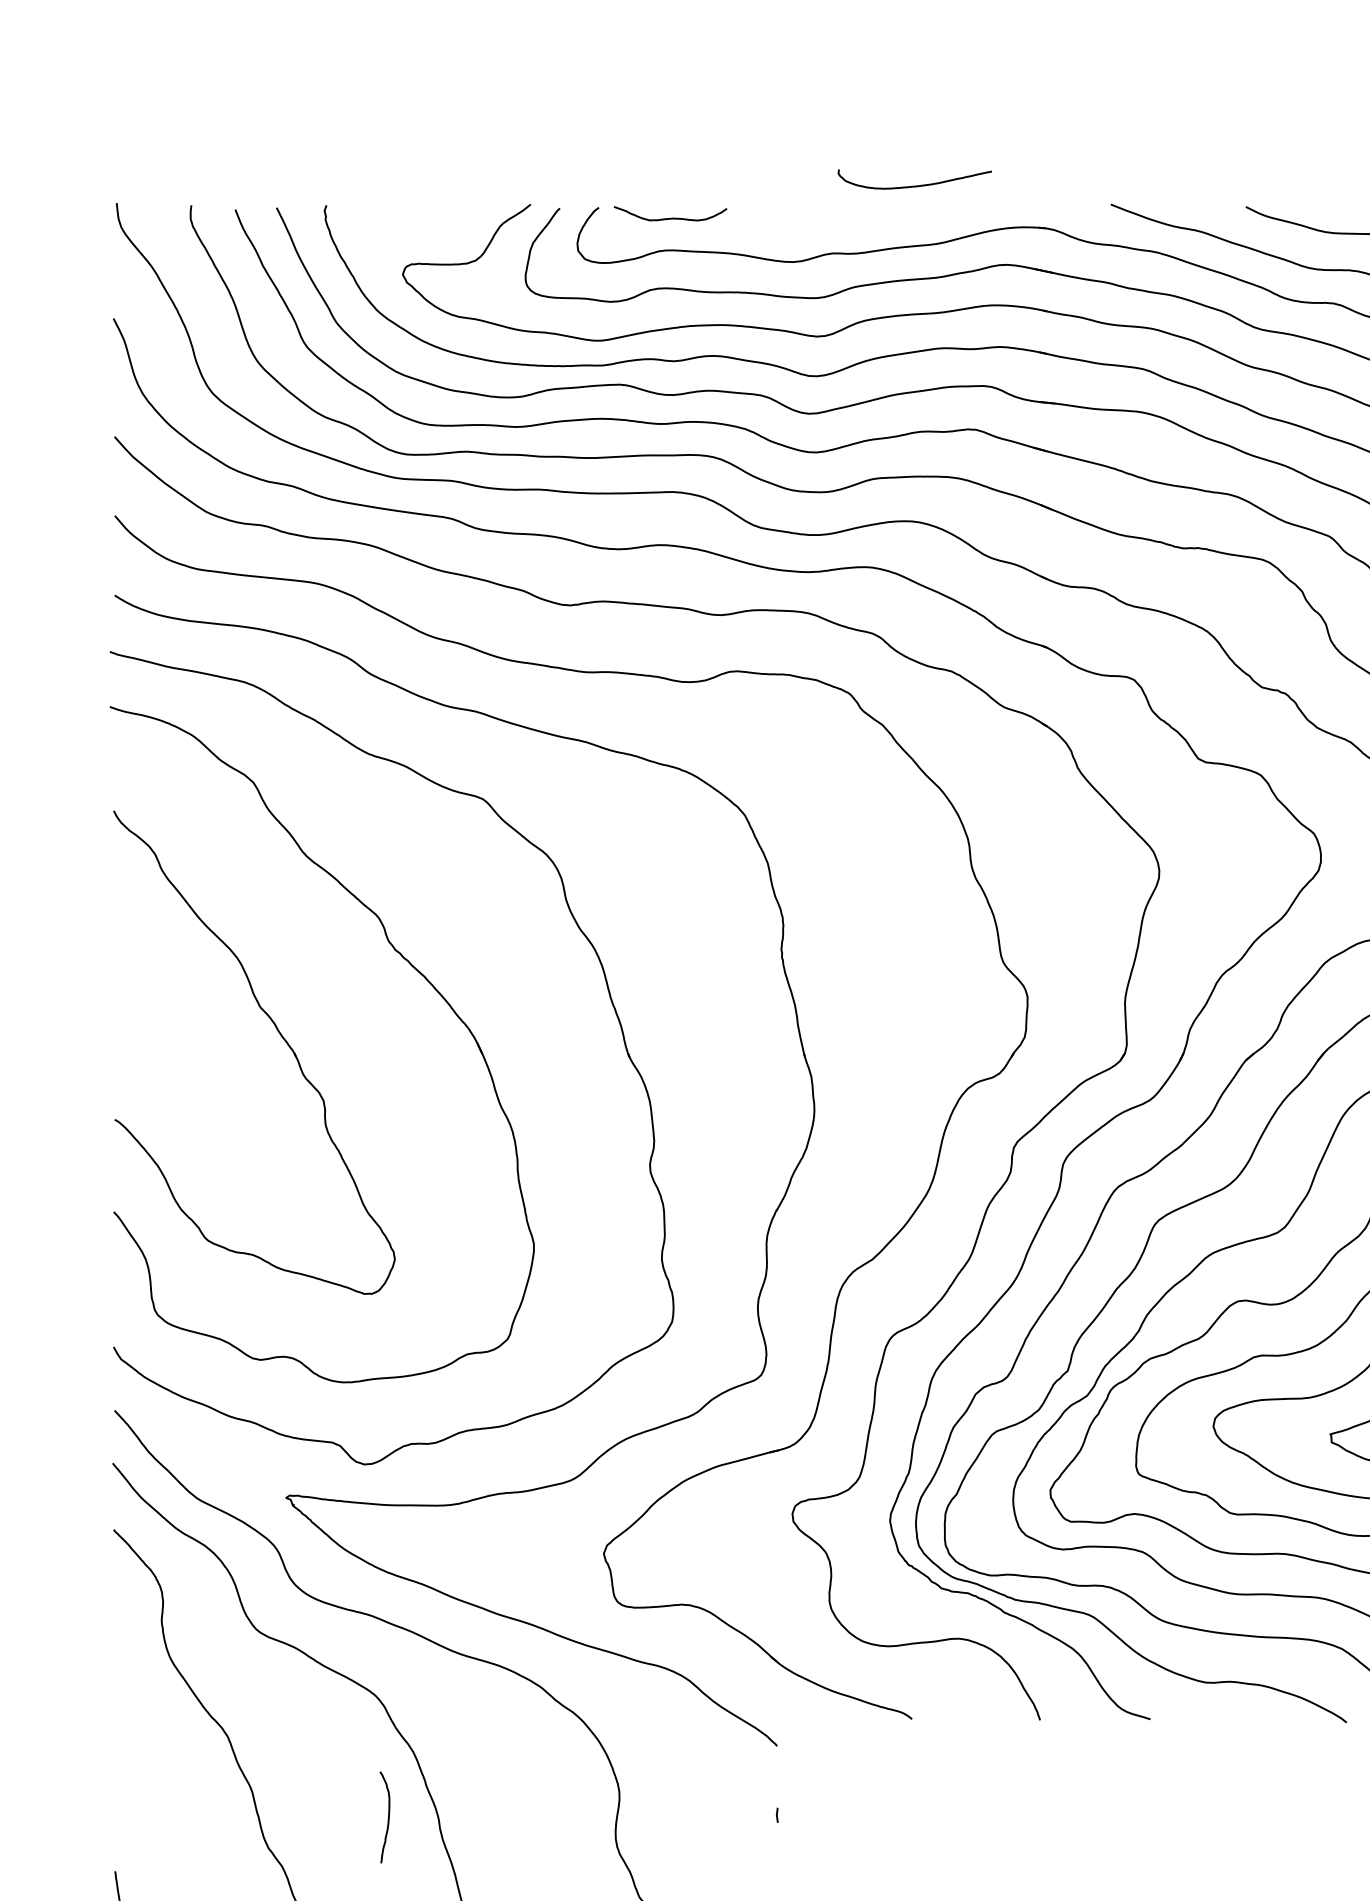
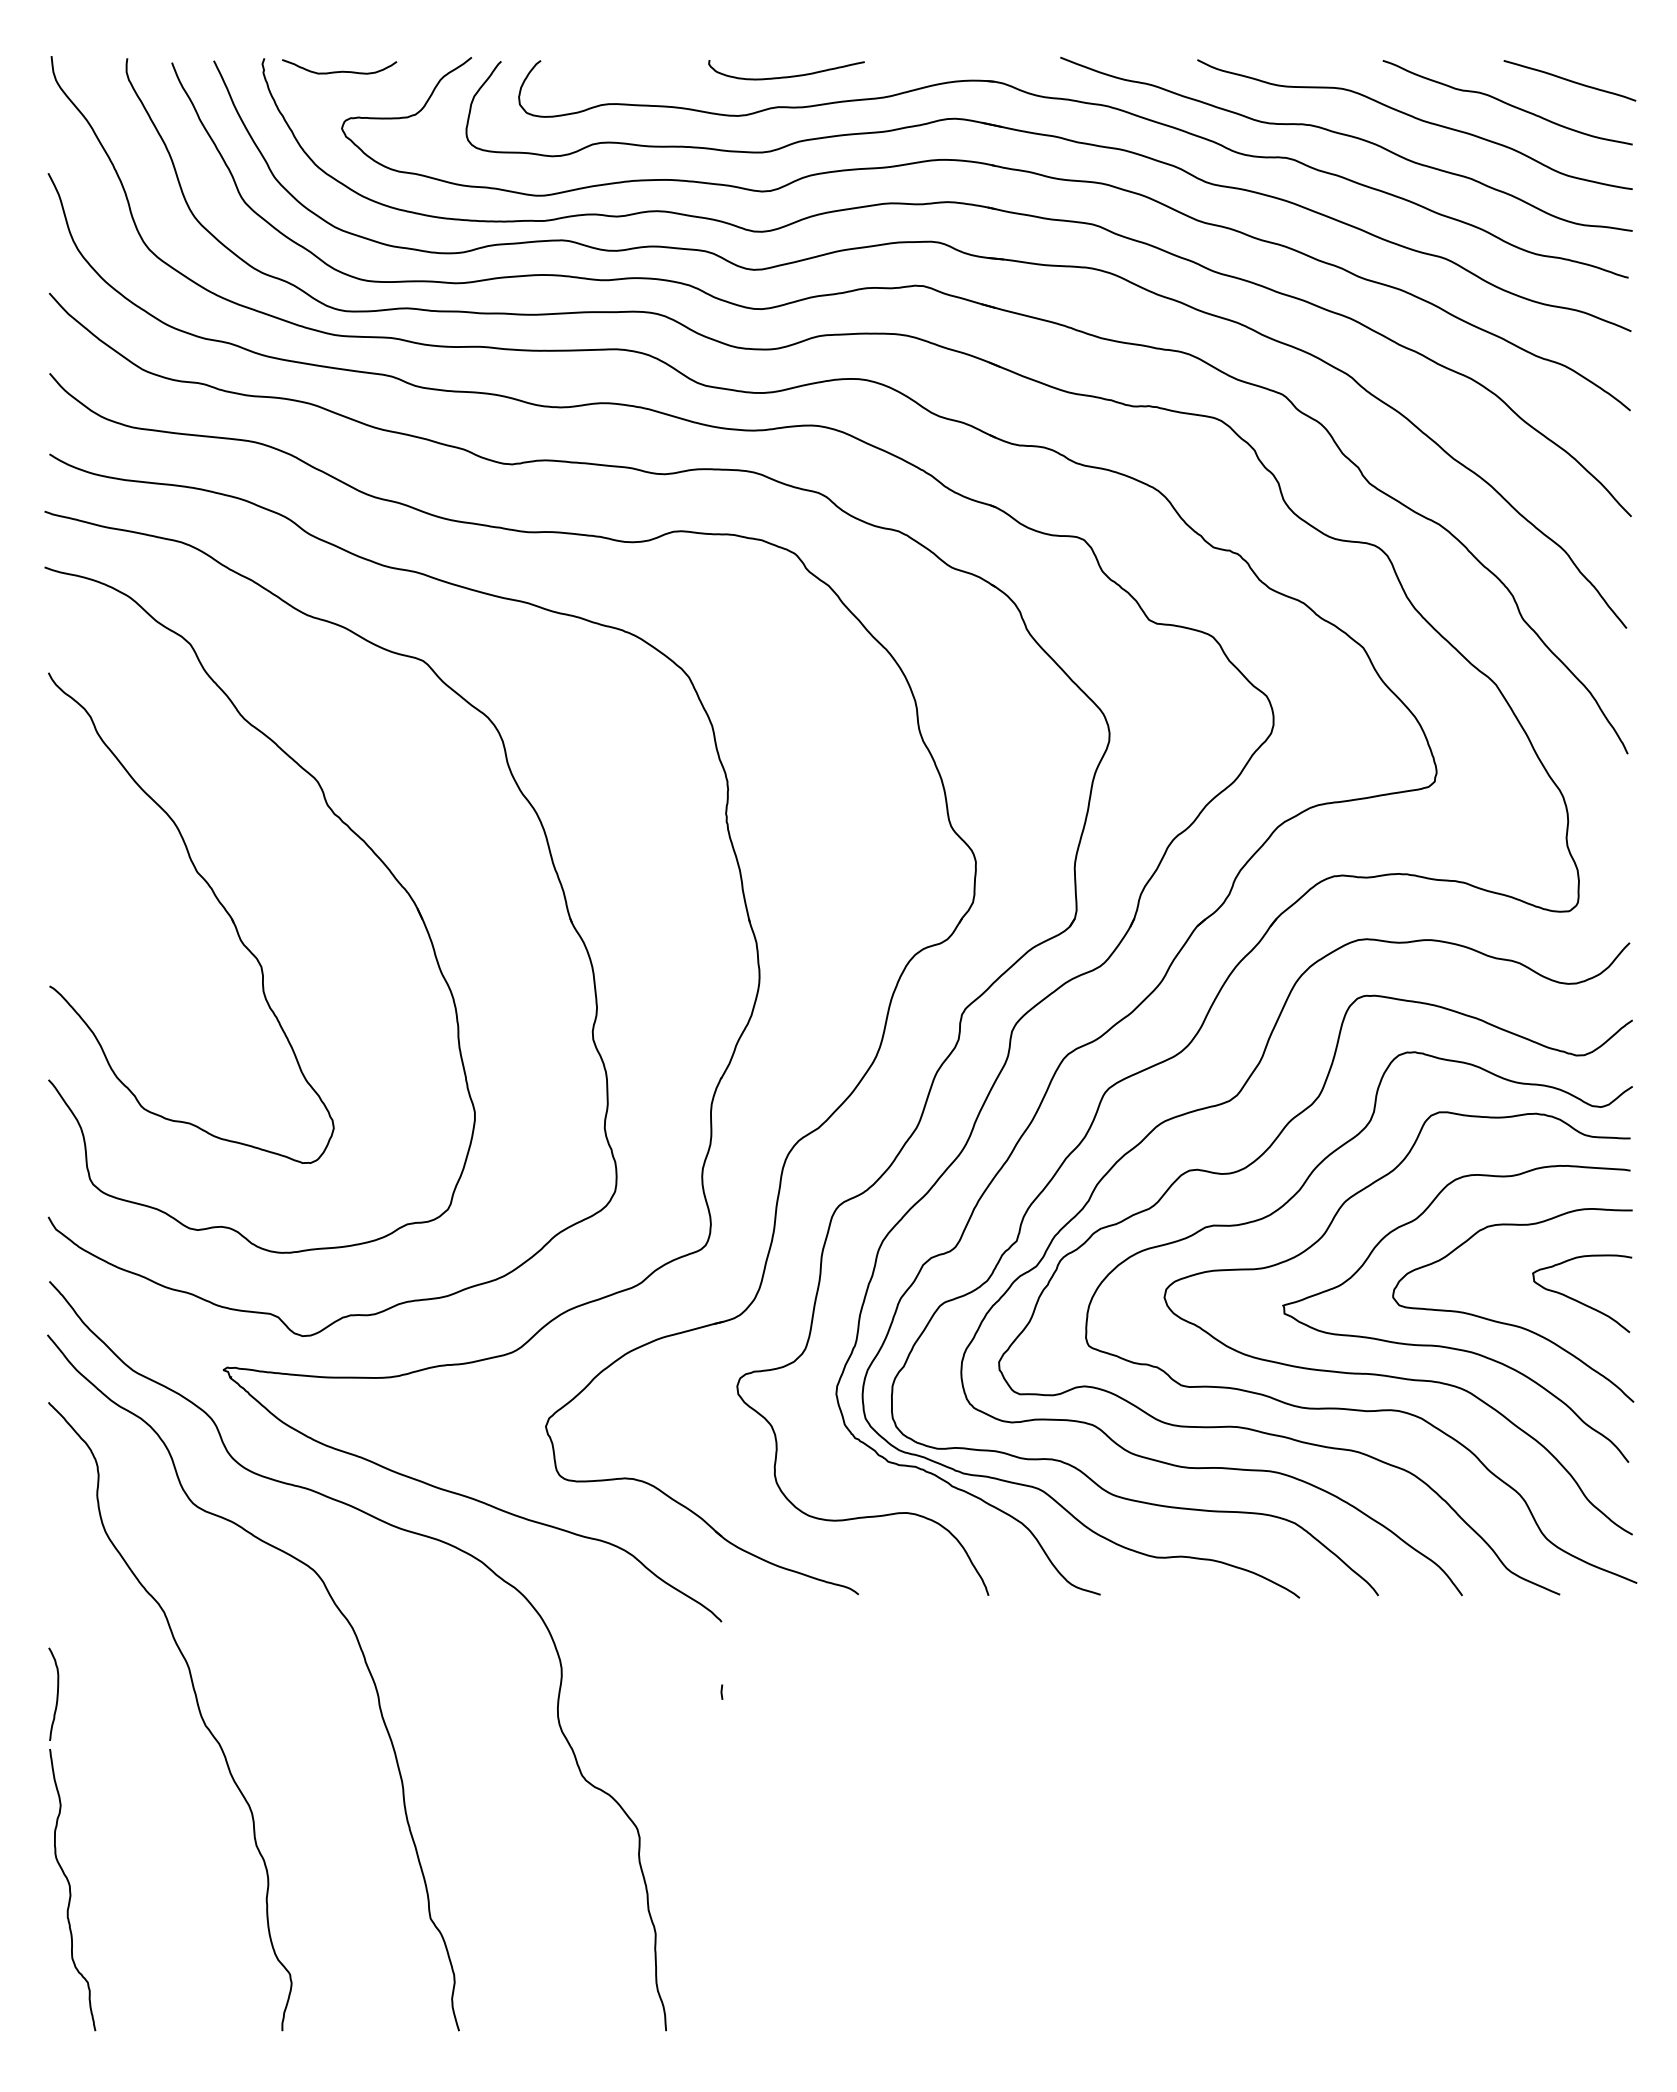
curve: (914, 185) -> (786, 76), moved
curve: (673, 217) -> (342, 70), moved
curve: (387, 1816) -> (56, 1693), moved

